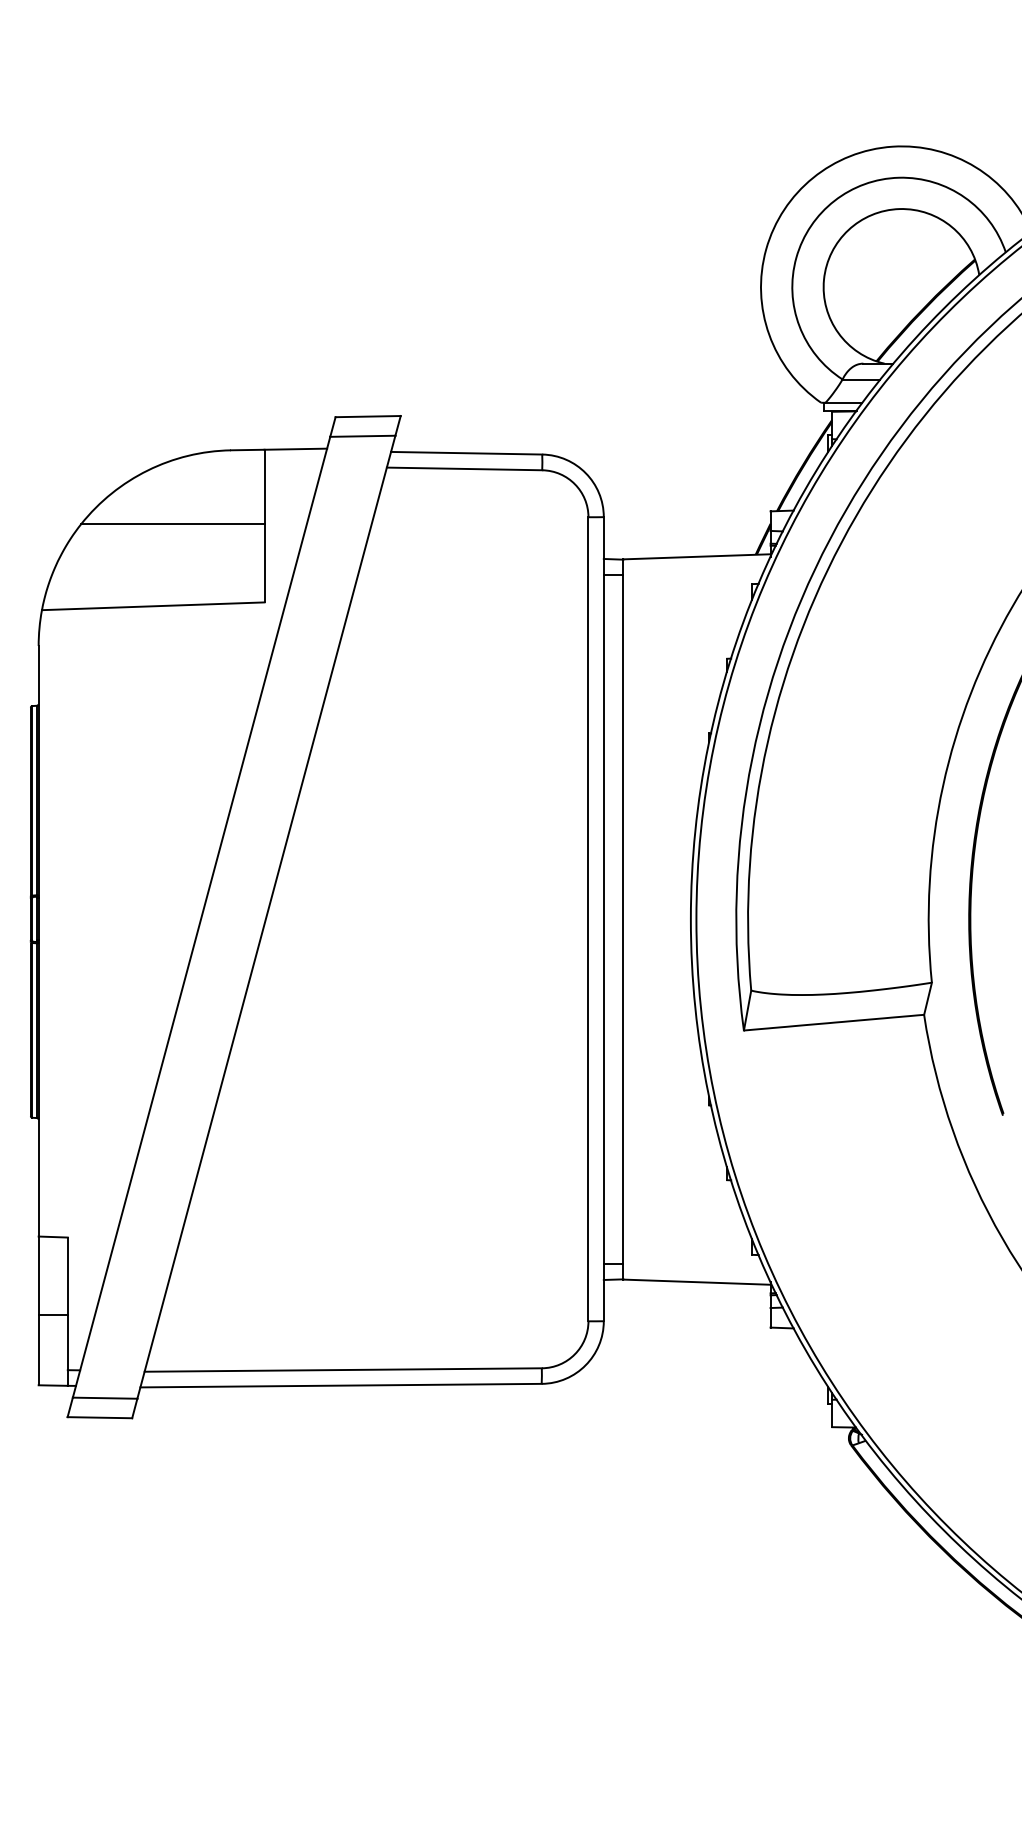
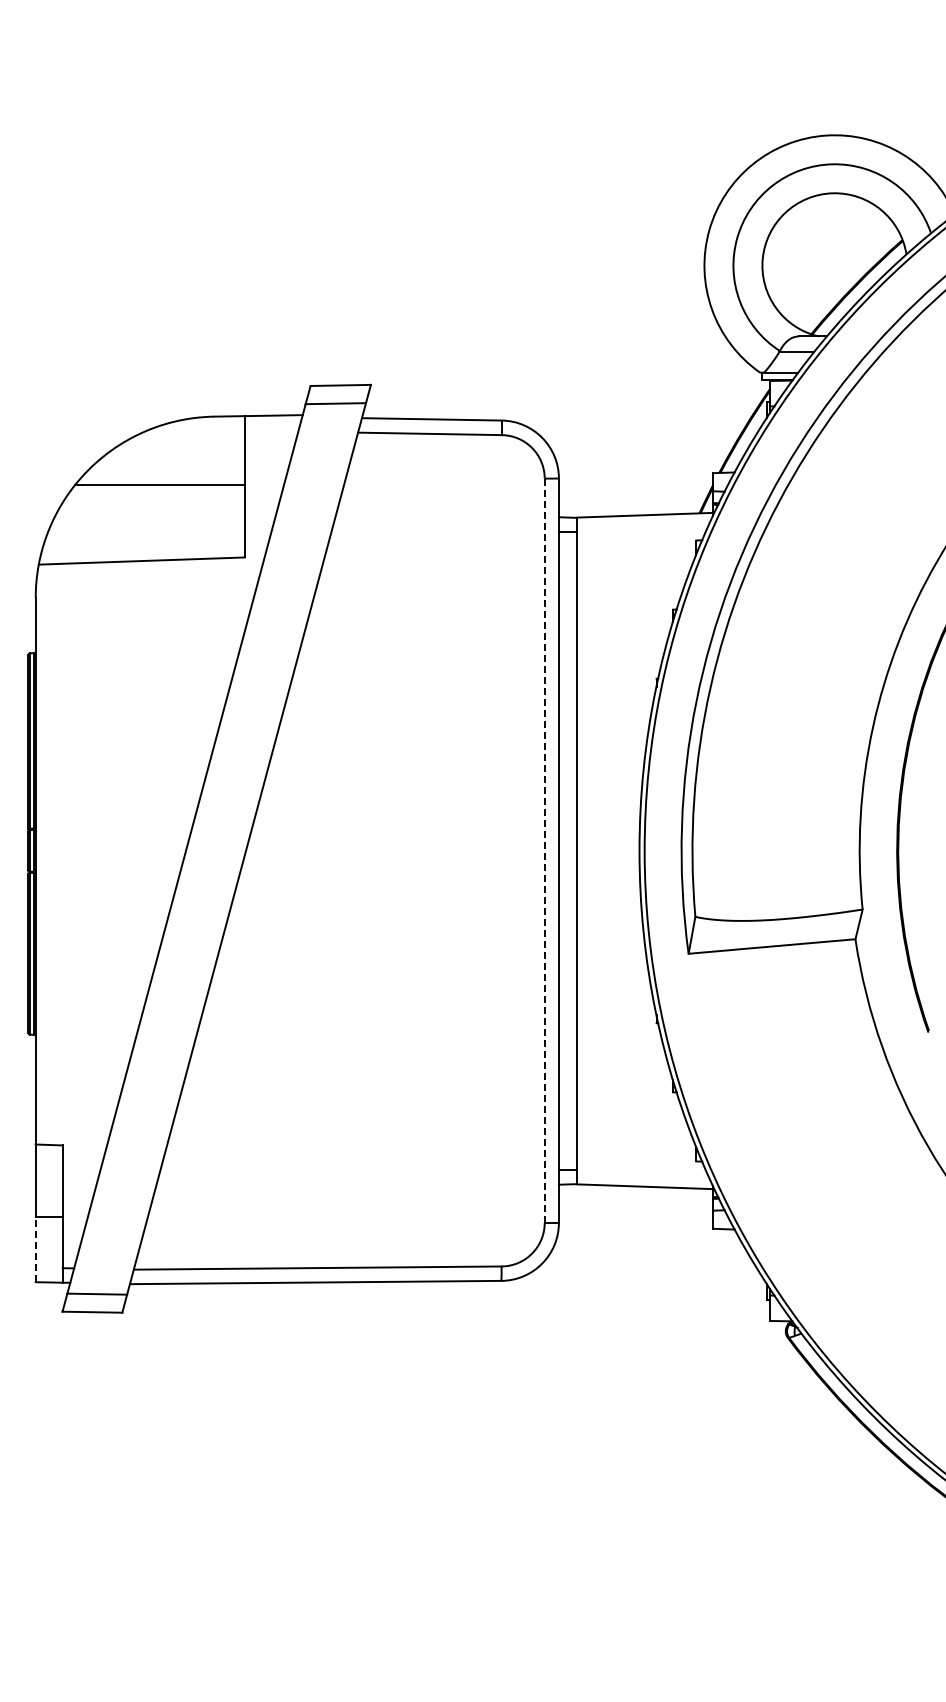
line: (588, 918) -> (544, 850), solid -> dashed
line: (38, 1349) -> (35, 1249), solid -> dashed

